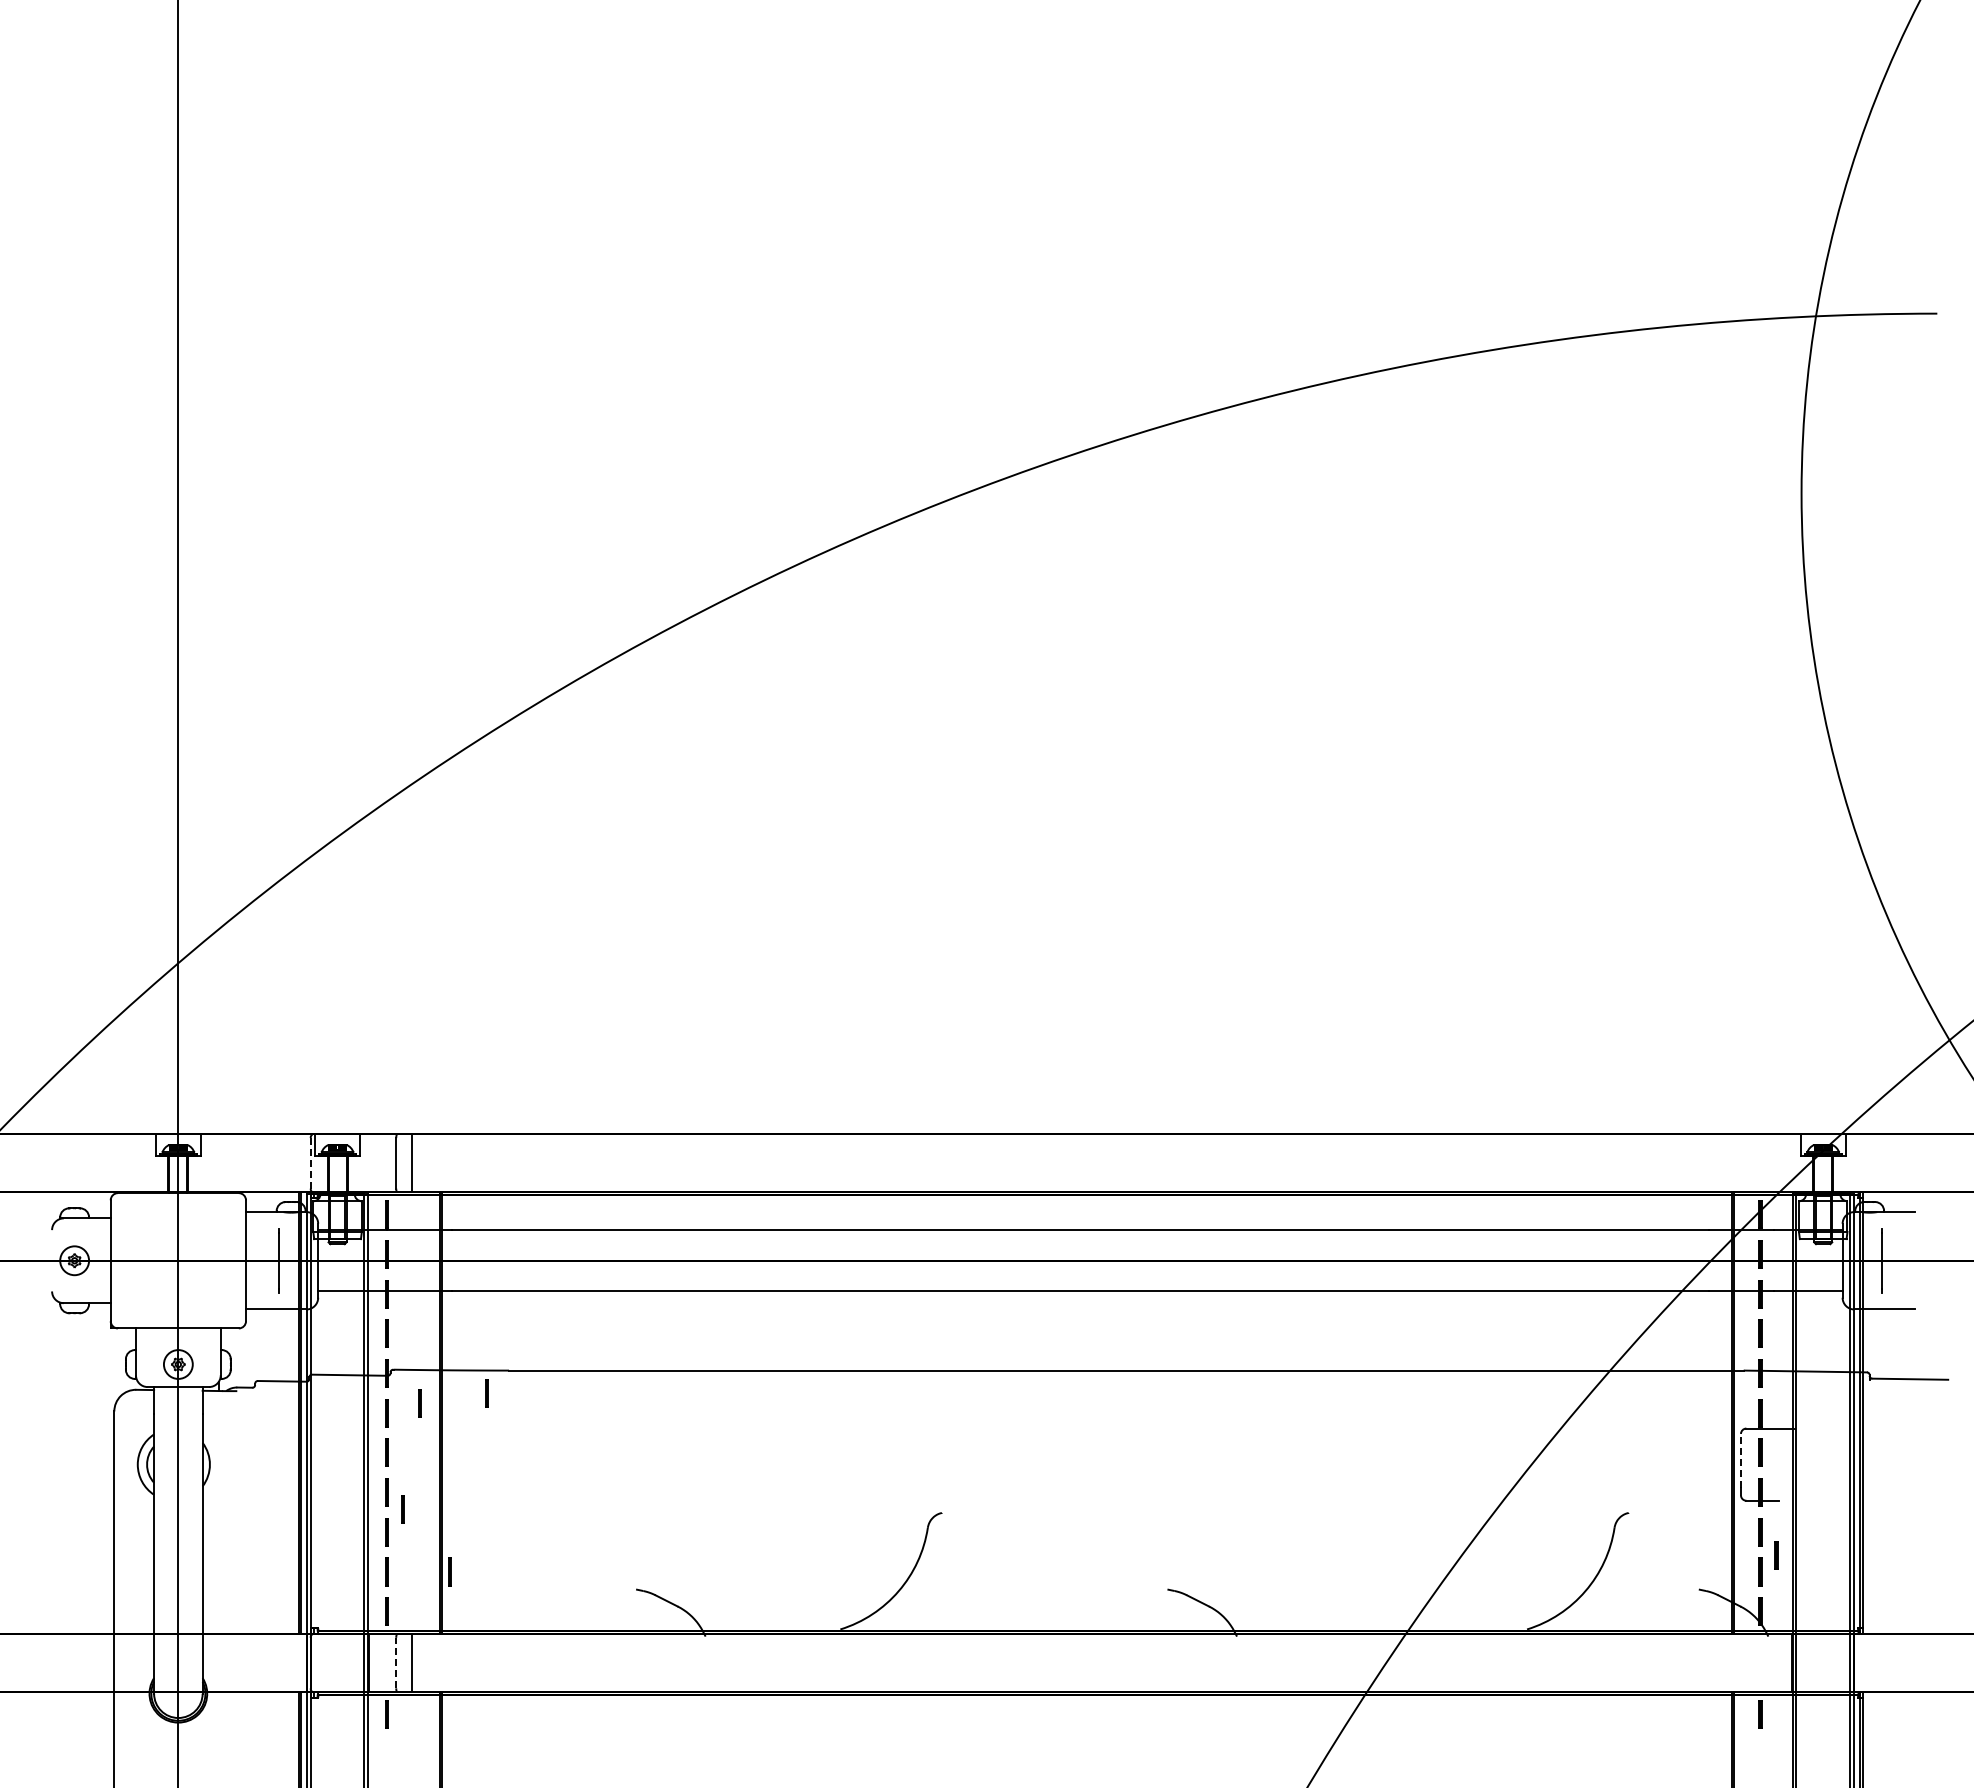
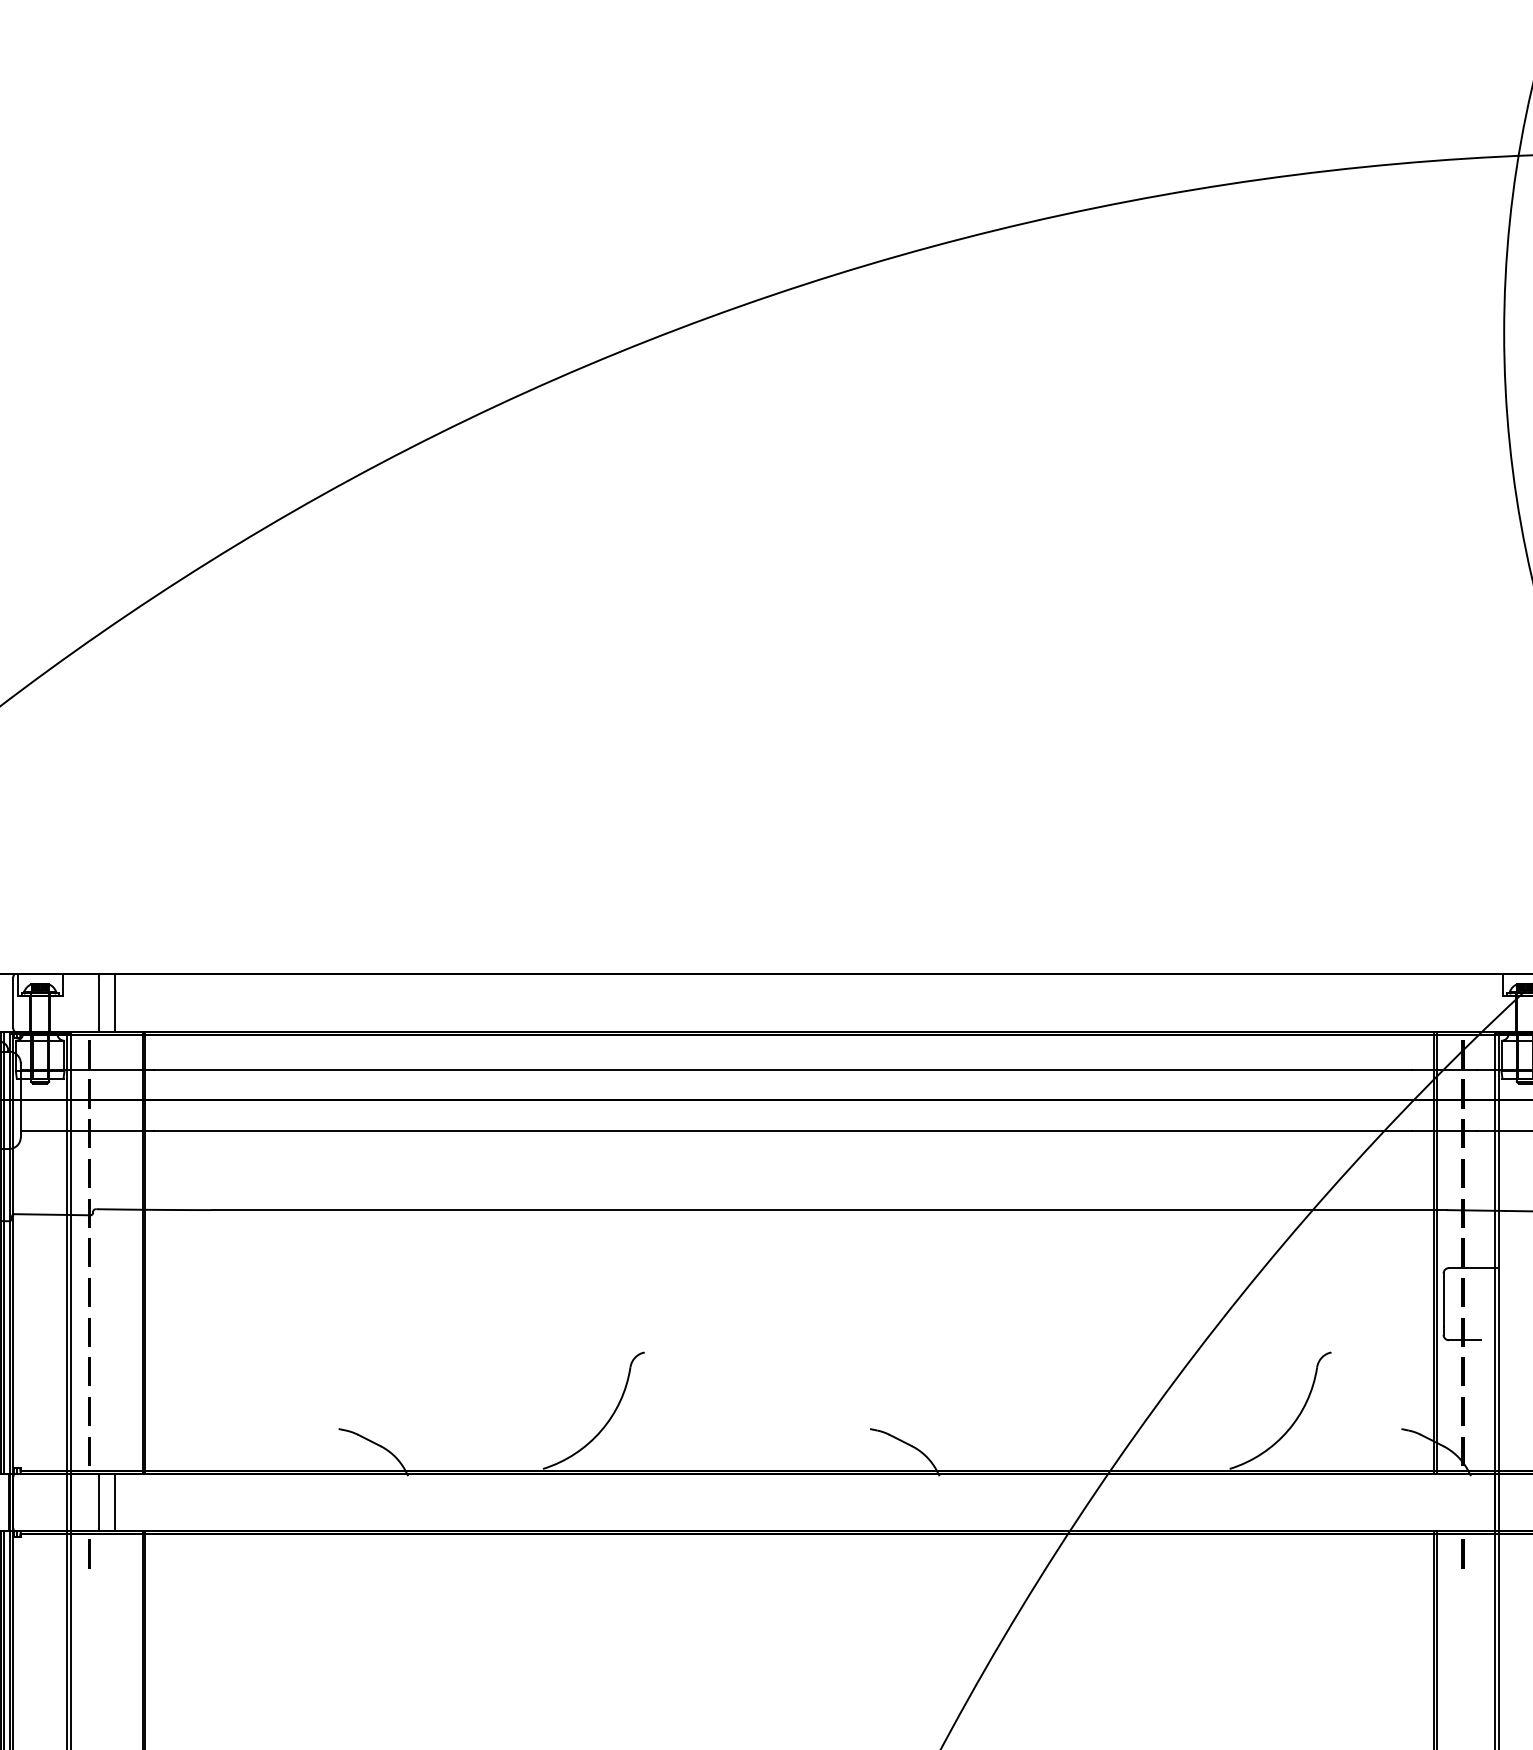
line: (310, 1162) -> (13, 1002), dashed -> solid
line: (486, 1393) -> (189, 1233), removed
line: (419, 1403) -> (122, 1243), removed
line: (1740, 1460) -> (1443, 1300), dashed -> solid
line: (402, 1509) -> (105, 1349), removed
line: (1776, 1555) -> (1479, 1395), removed
line: (449, 1571) -> (152, 1411), removed
line: (396, 1662) -> (99, 1502), dashed -> solid

